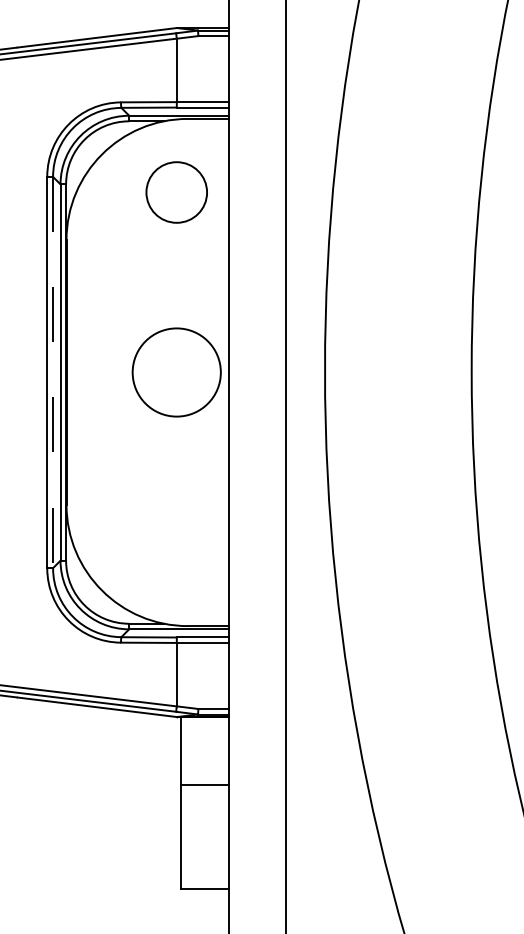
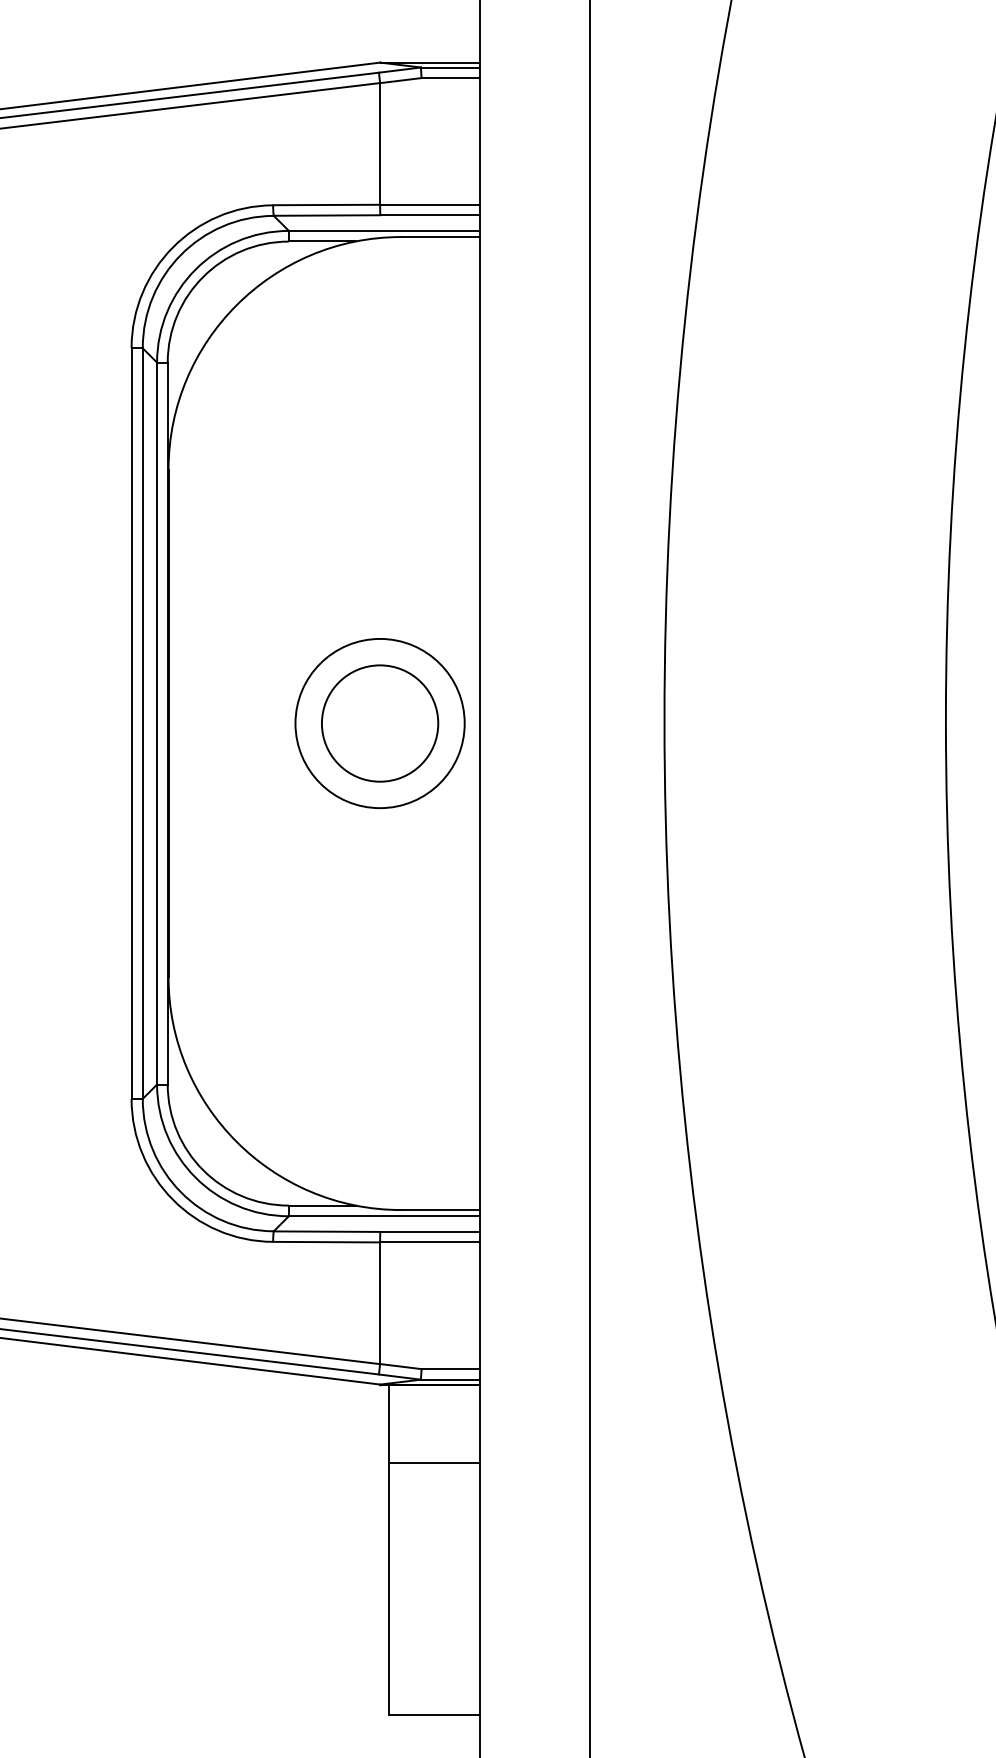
circle: (176, 192) -> (379, 723), moved
line: (53, 372) -> (143, 723), dashed -> solid
line: (204, 784) -> (433, 1462), moved

